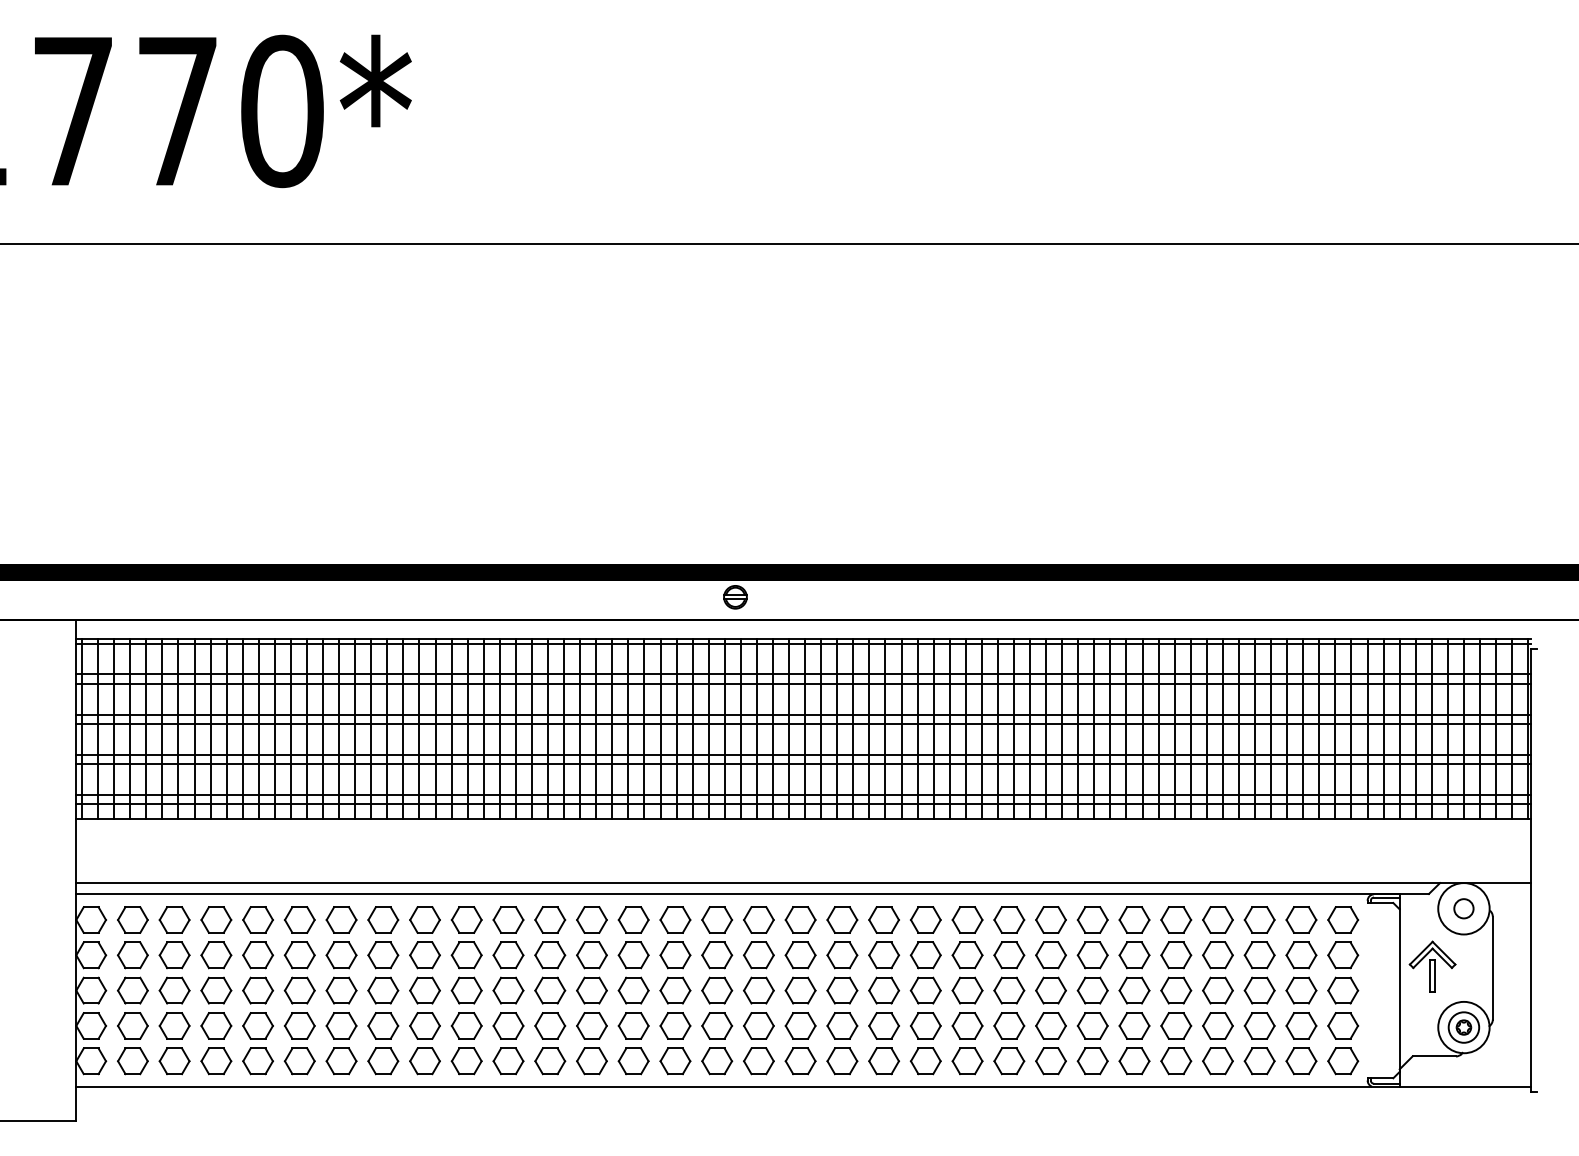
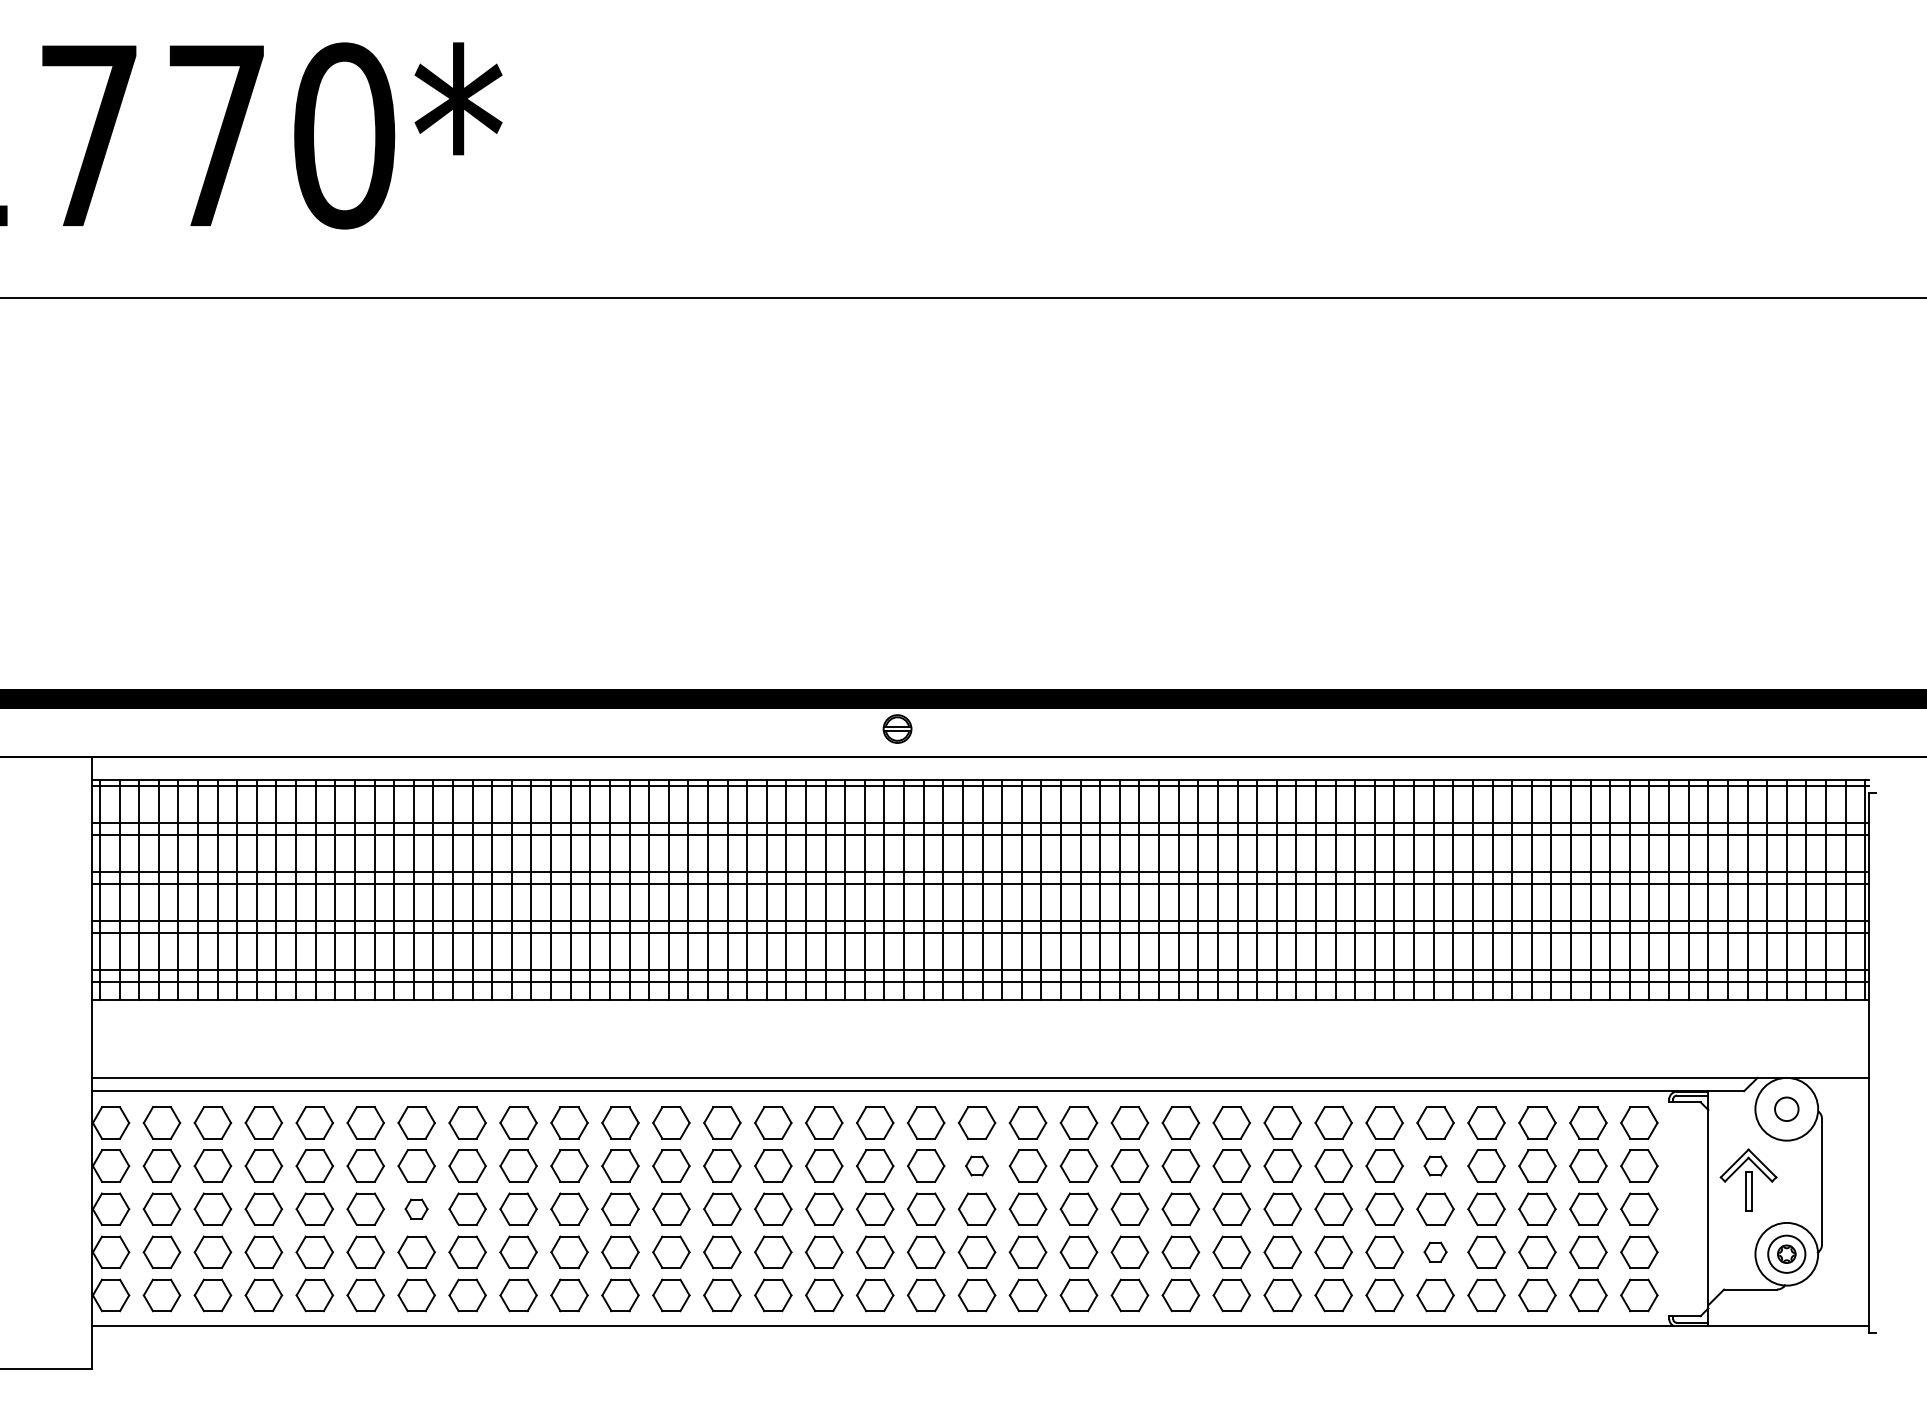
part: (800, 954) -> (976, 1165), size x0.6
part: (1176, 954) -> (1435, 1165), size x0.6
part: (341, 990) -> (416, 1208), size x0.6
part: (1176, 1025) -> (1435, 1251), size x0.6

